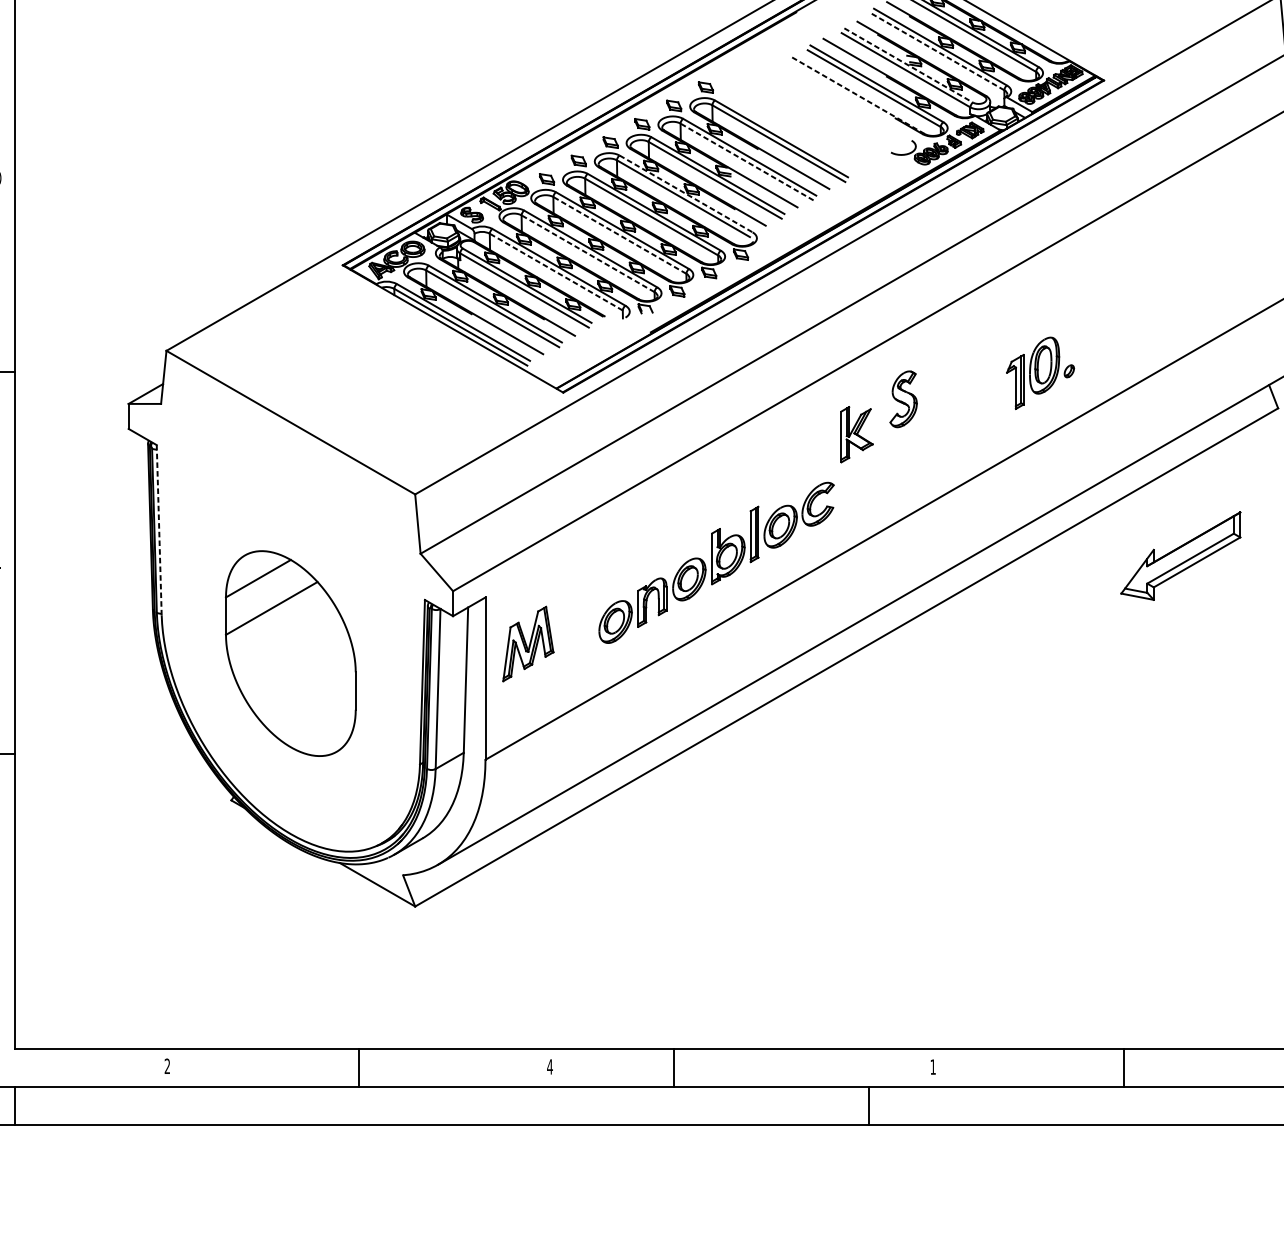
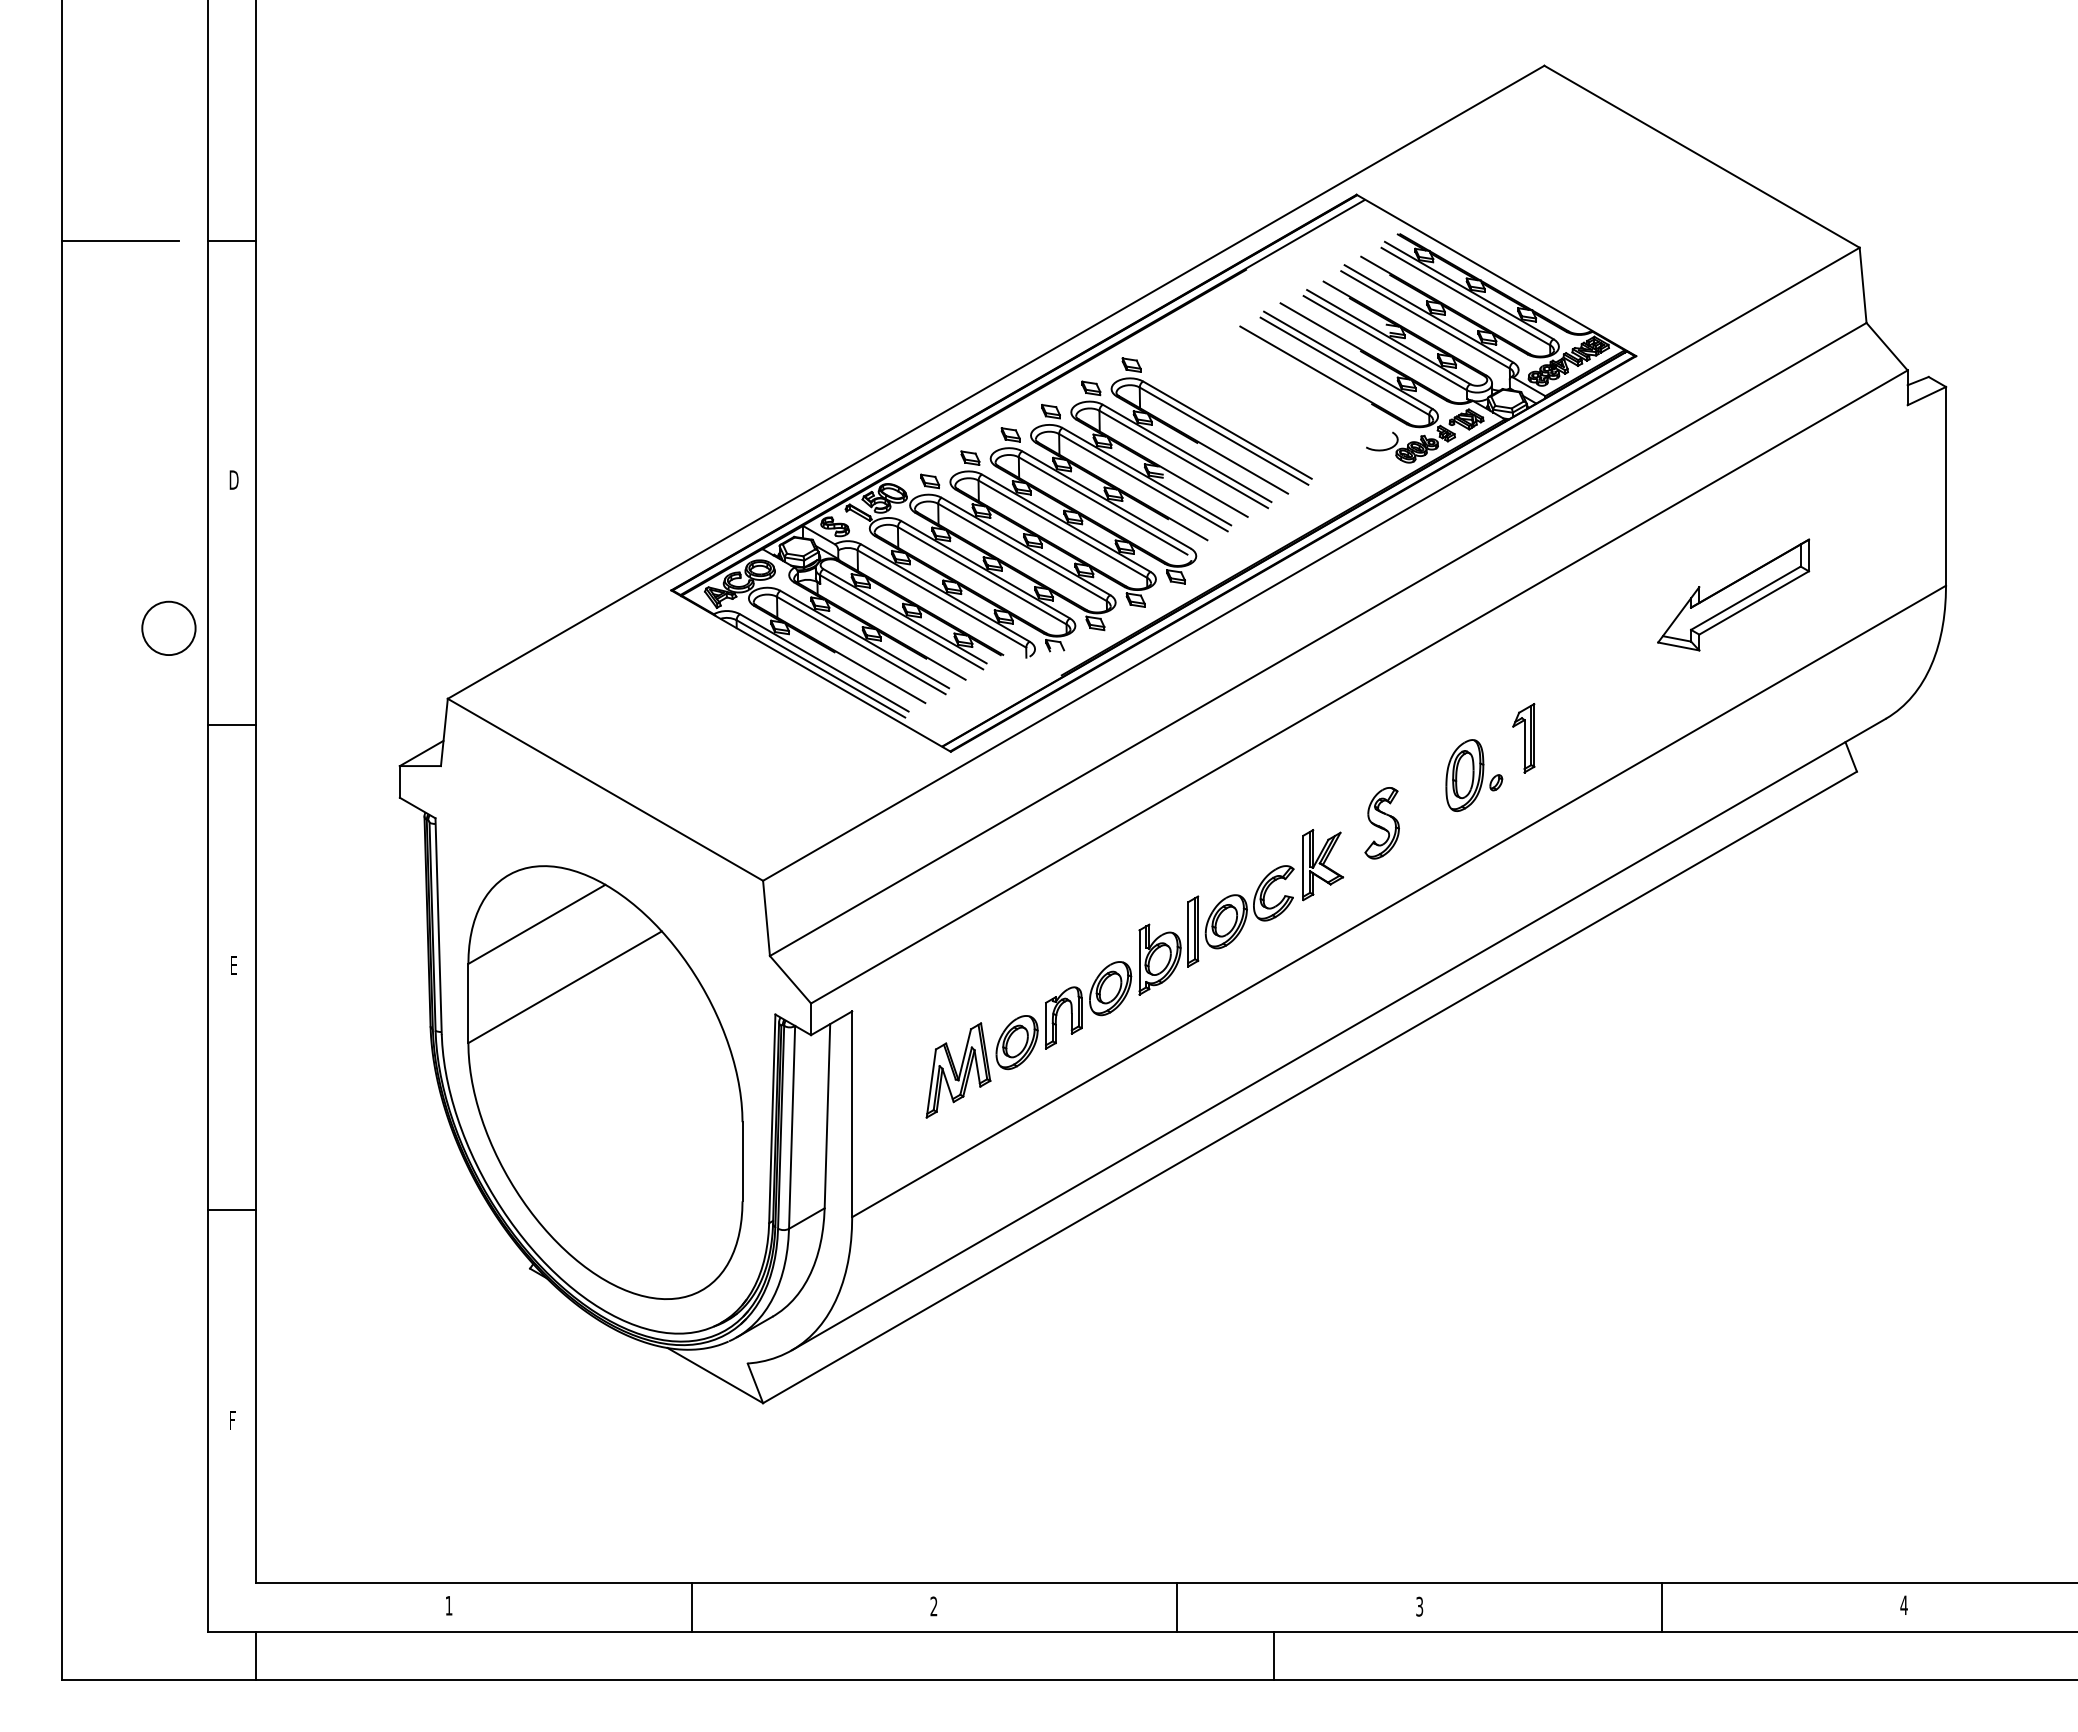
line: (937, 51) -> (1425, 319), dashed -> solid
line: (909, 65) -> (1389, 337), dashed -> solid
line: (858, 95) -> (1324, 374), dashed -> solid
line: (746, 162) -> (1183, 459), dashed -> solid
line: (686, 194) -> (1107, 500), dashed -> solid
line: (619, 235) -> (1022, 552), dashed -> solid
line: (587, 253) -> (981, 575), dashed -> solid
line: (555, 271) -> (941, 598), dashed -> solid
part: (1052, 365) -> (1474, 775), moved
part: (903, 399) -> (1381, 823), moved
part: (857, 435) -> (1323, 865), moved
line: (159, 530) -> (438, 926), dashed -> solid
part: (1180, 555) -> (1733, 594), moved
part: (528, 644) -> (958, 1070), moved
part: (290, 653) -> (605, 1082), size x1.67
text: (167, 1066) -> (448, 1605), 2 -> 1
text: (549, 1066) -> (933, 1606), 4 -> 2
text: (933, 1066) -> (1419, 1606), 1 -> 3
line: (673, 1067) -> (1176, 1607), moved
line: (868, 1105) -> (1273, 1655), moved

